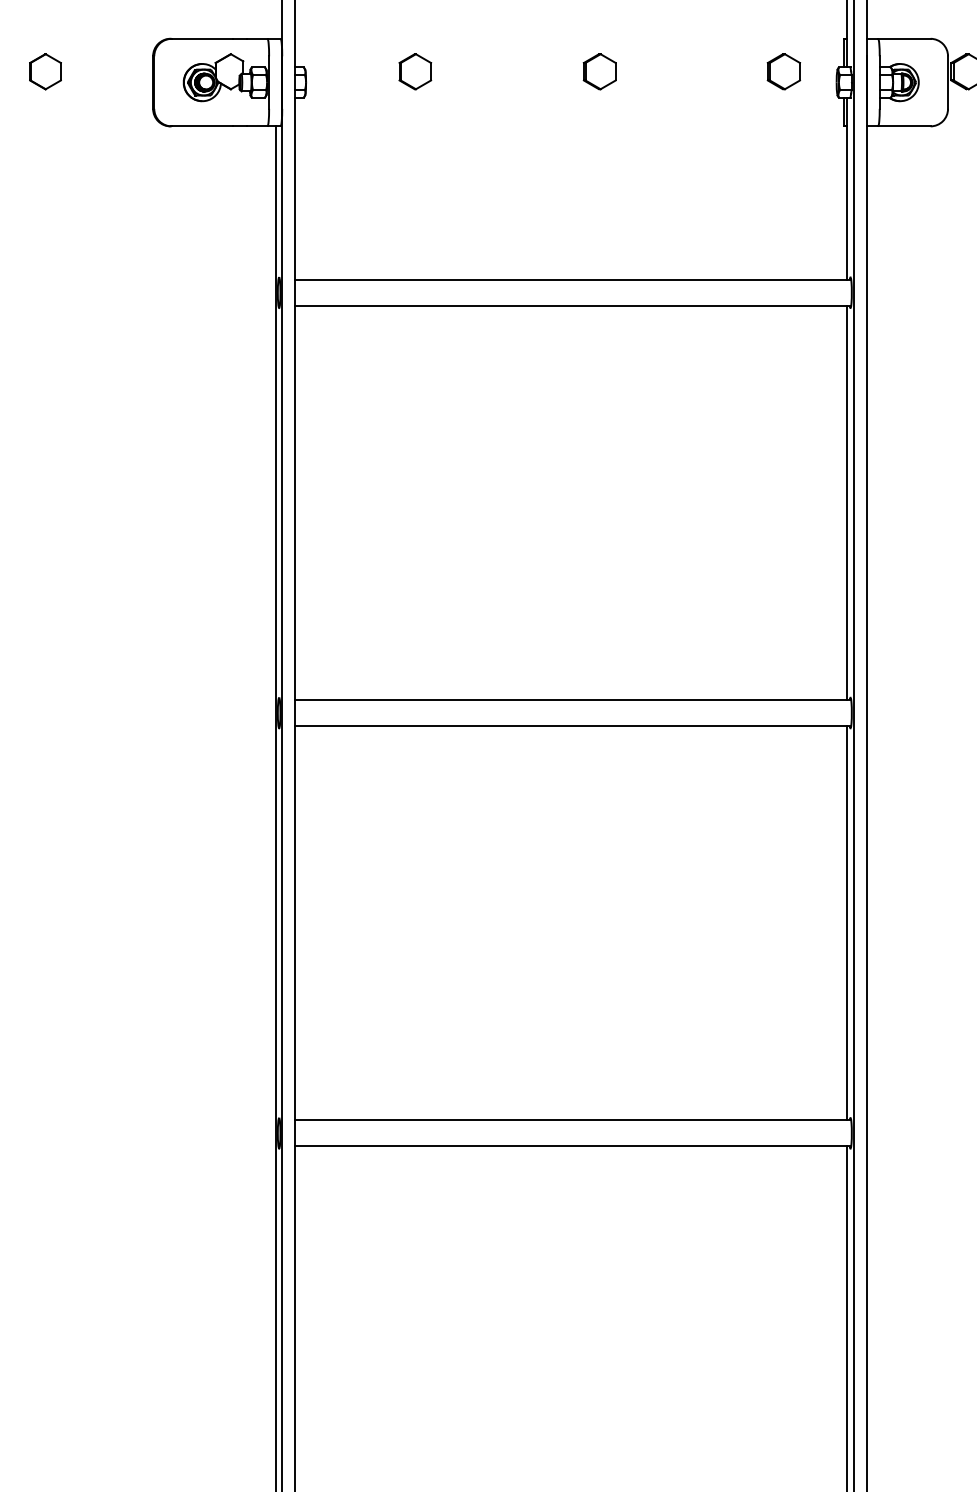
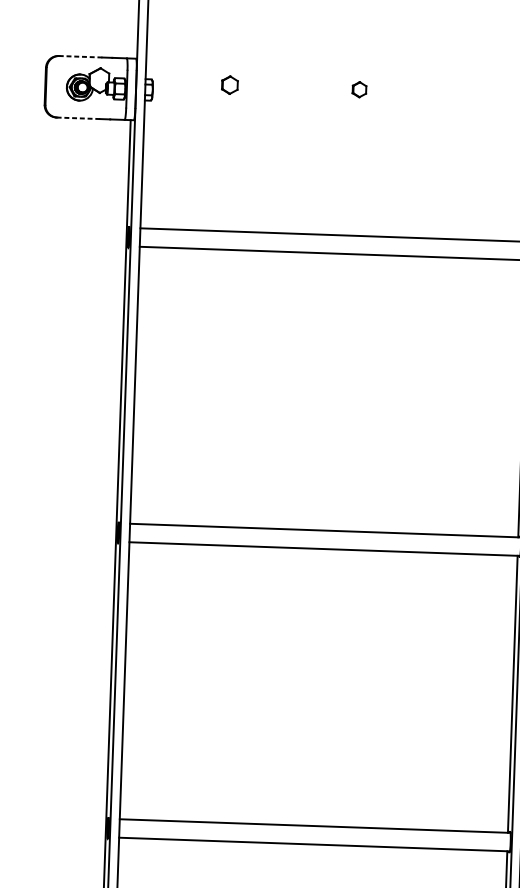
line: (202, 38) -> (81, 56), solid -> dashed
part: (415, 71) -> (230, 84), size x0.7
part: (599, 71) -> (359, 89), size x0.6
part: (783, 71) -> (488, 94), removed
line: (202, 126) -> (78, 118), solid -> dashed

